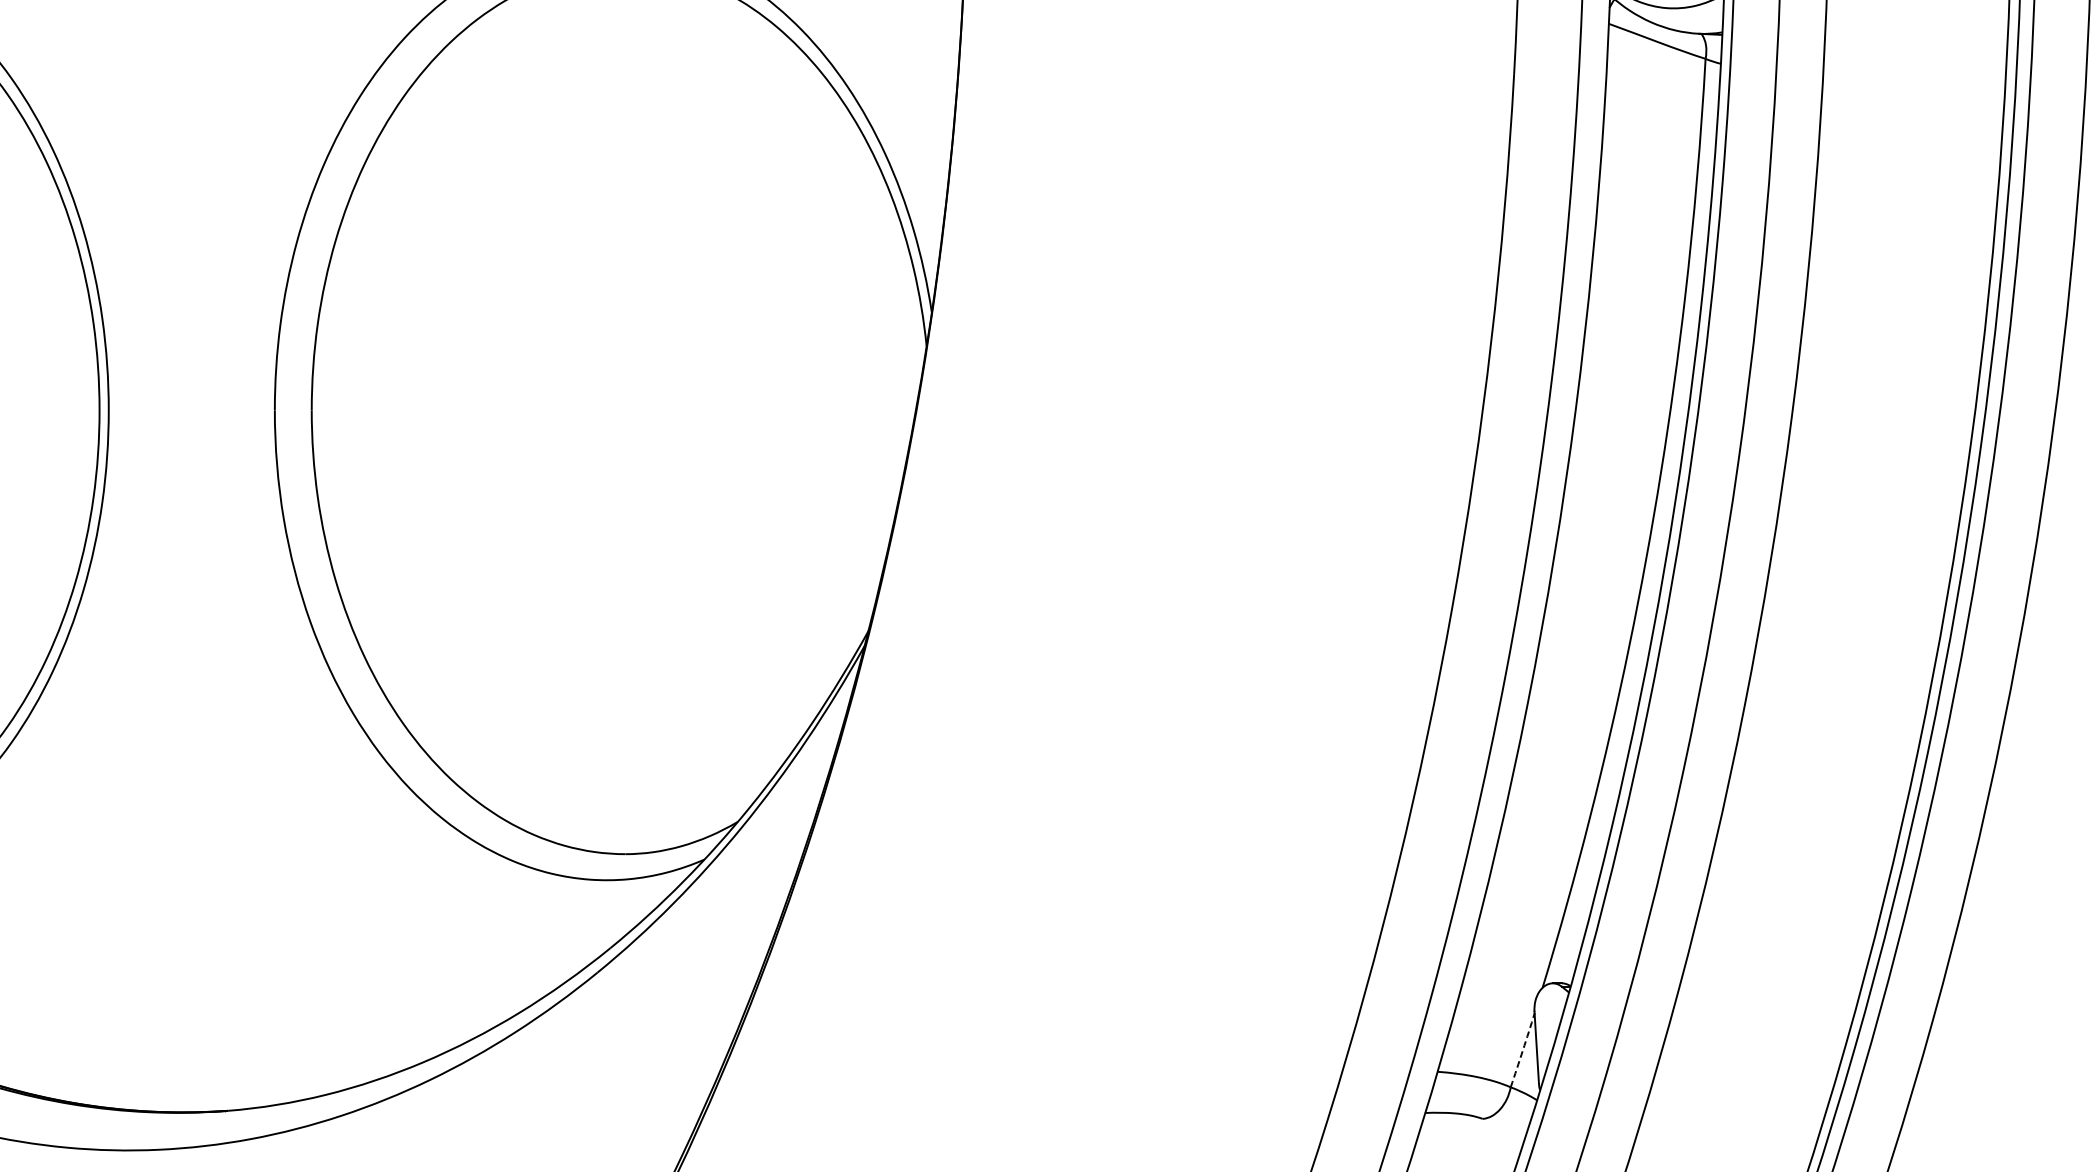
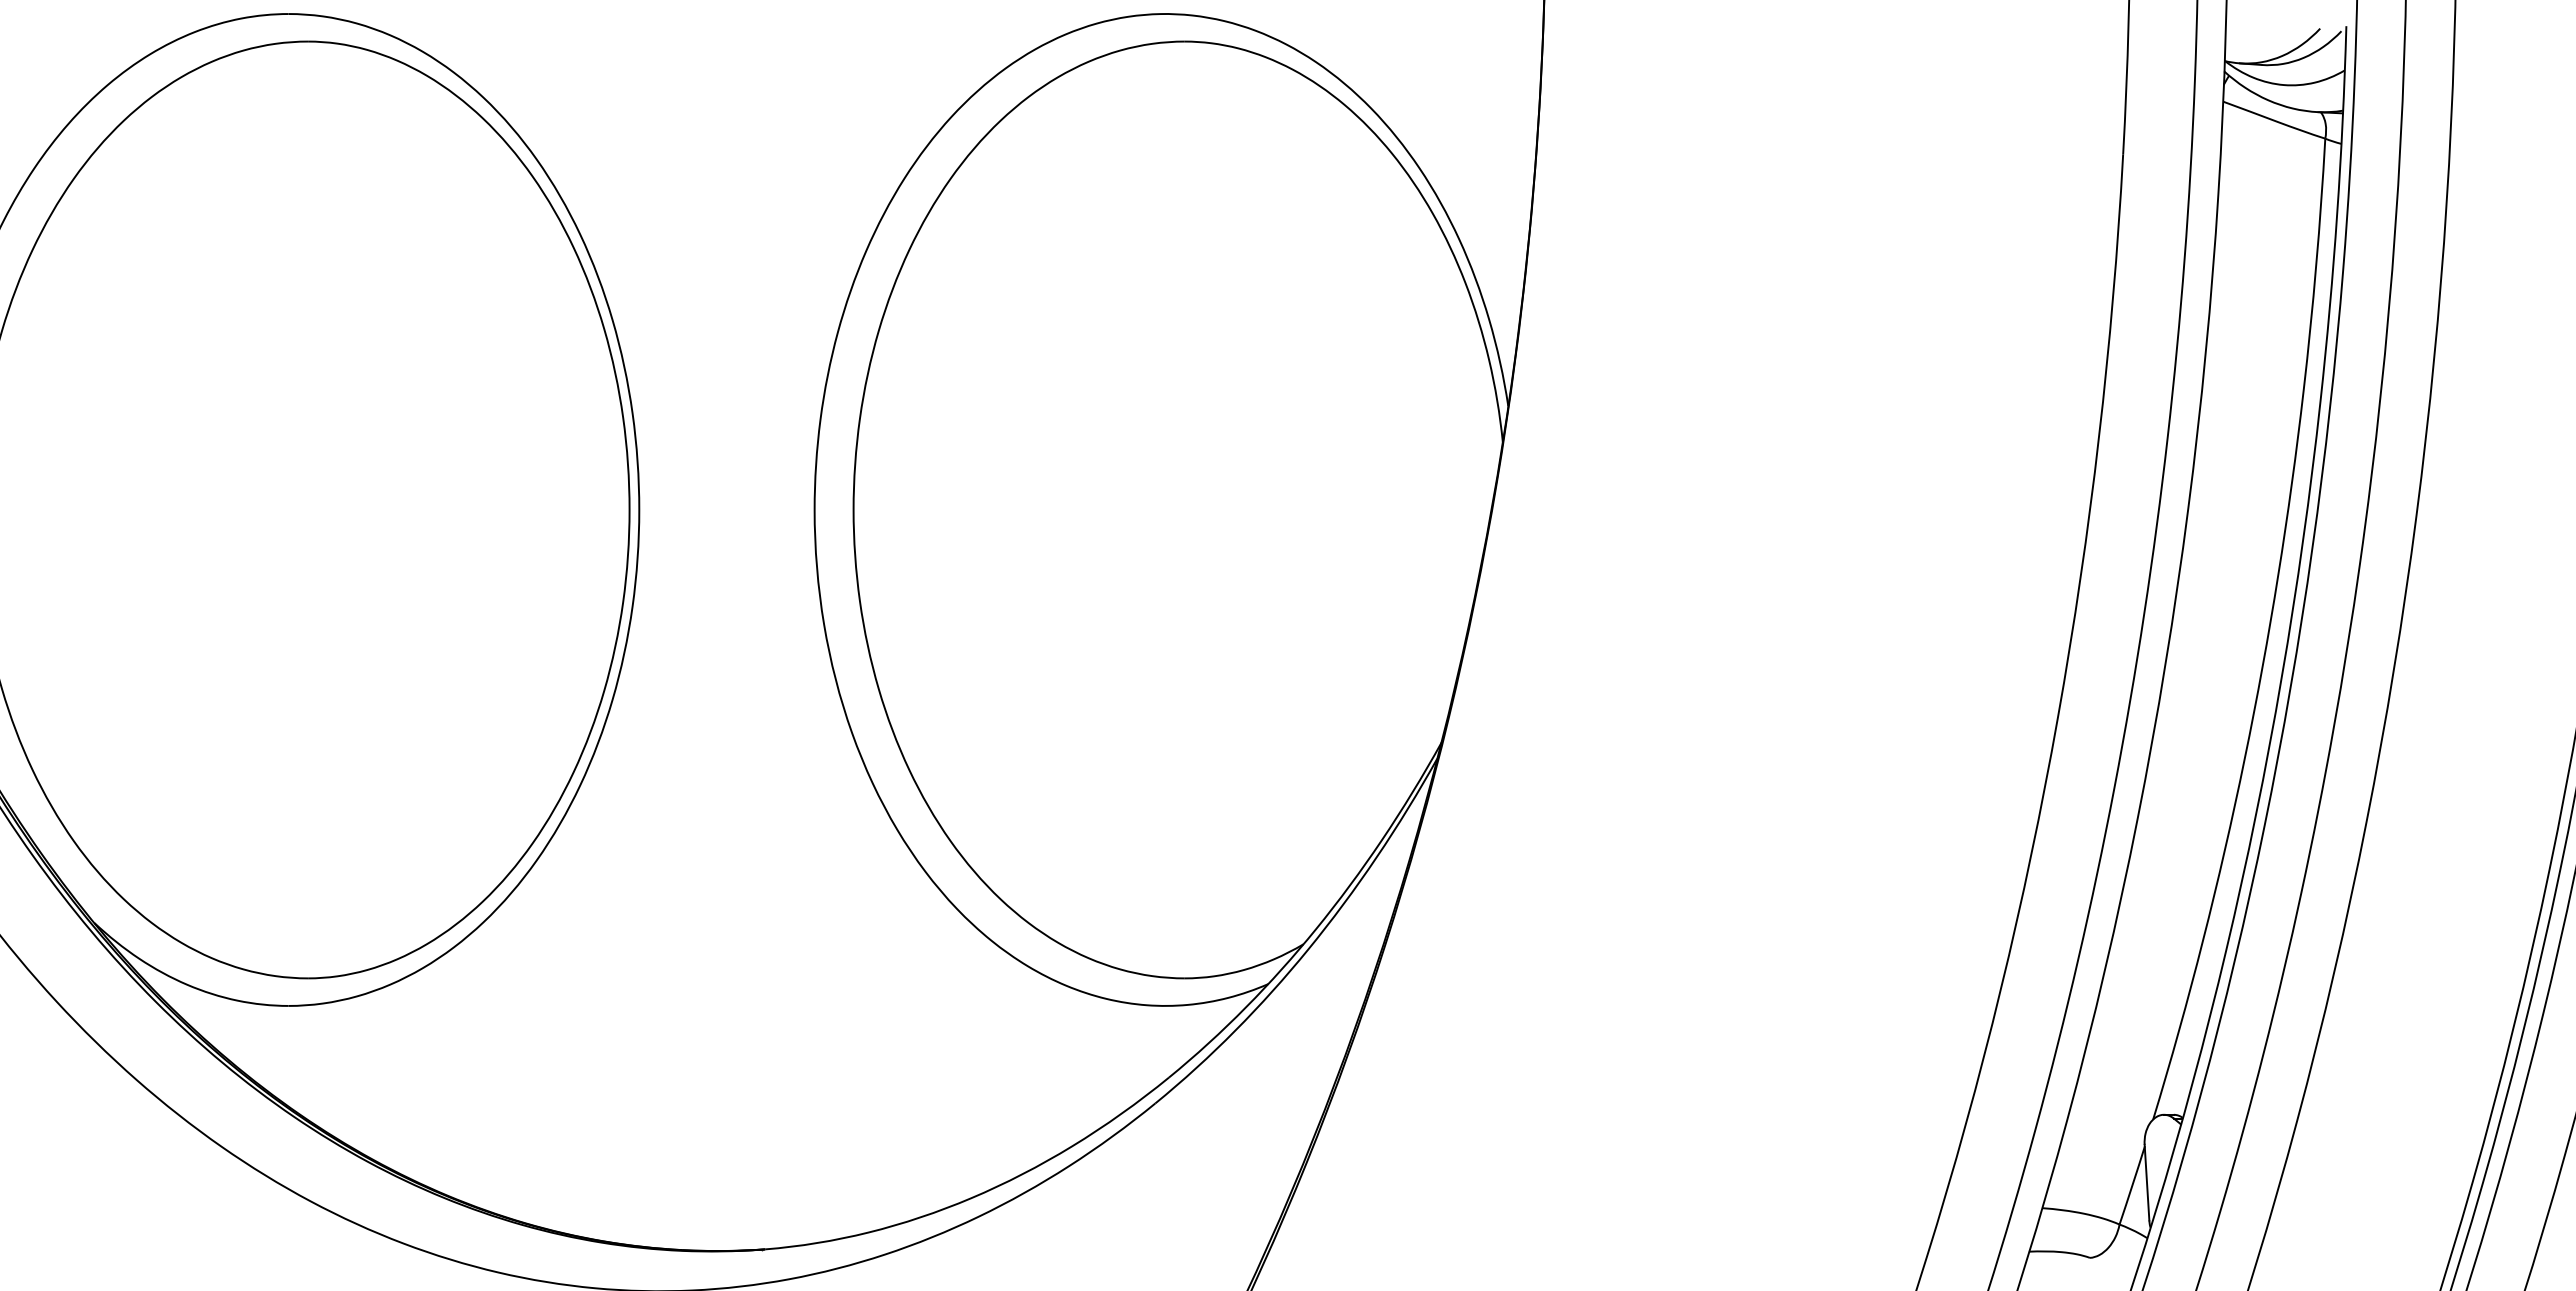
arc: (1522, 1050) -> (2132, 1185), dashed -> solid

